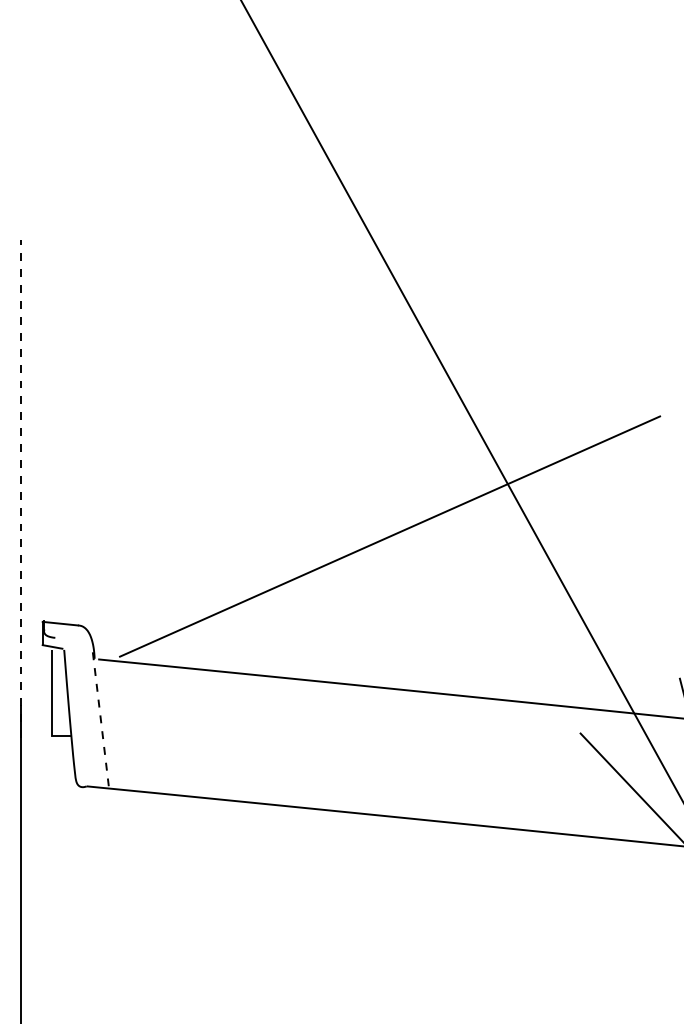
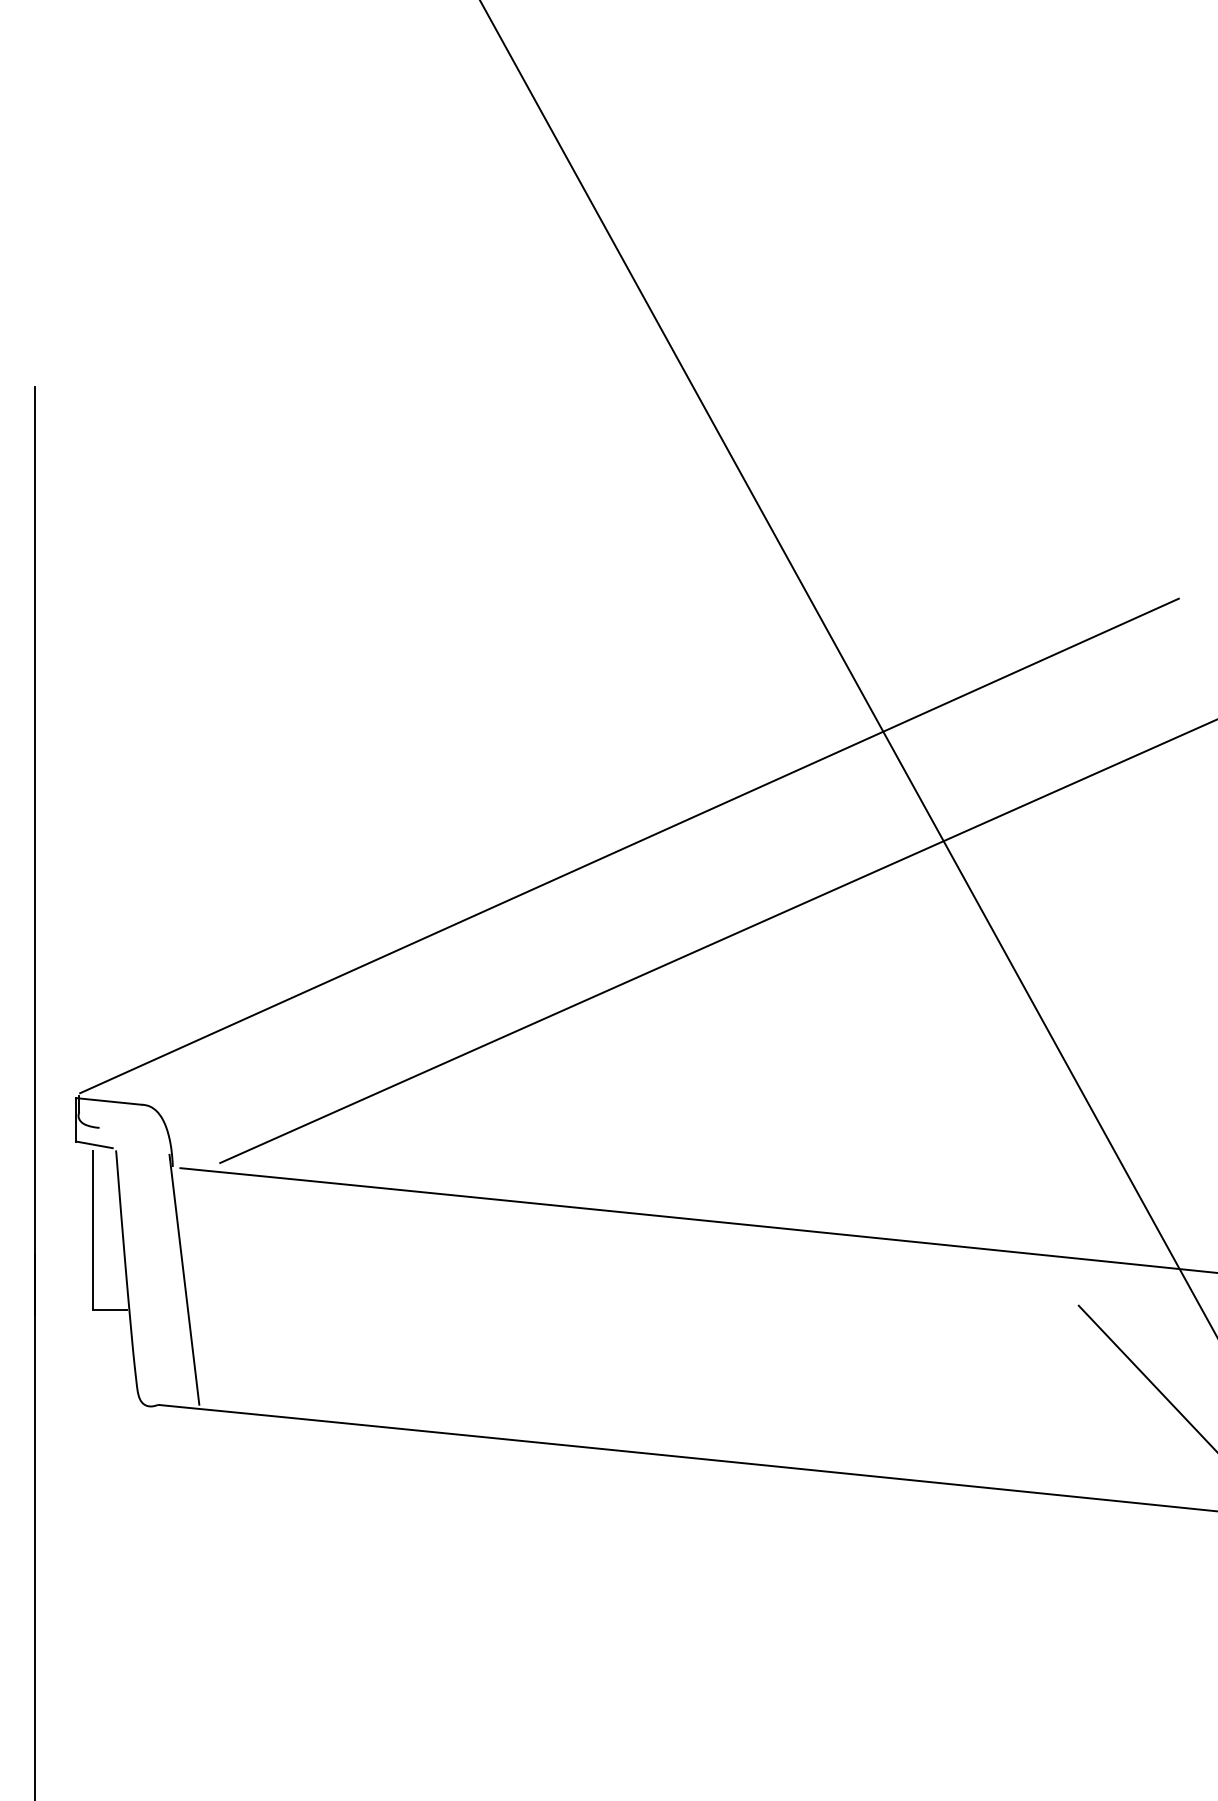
line: (338, 486) -> (627, 845), added
line: (20, 489) -> (34, 851), dashed -> solid
line: (100, 719) -> (183, 1280), dashed -> solid

